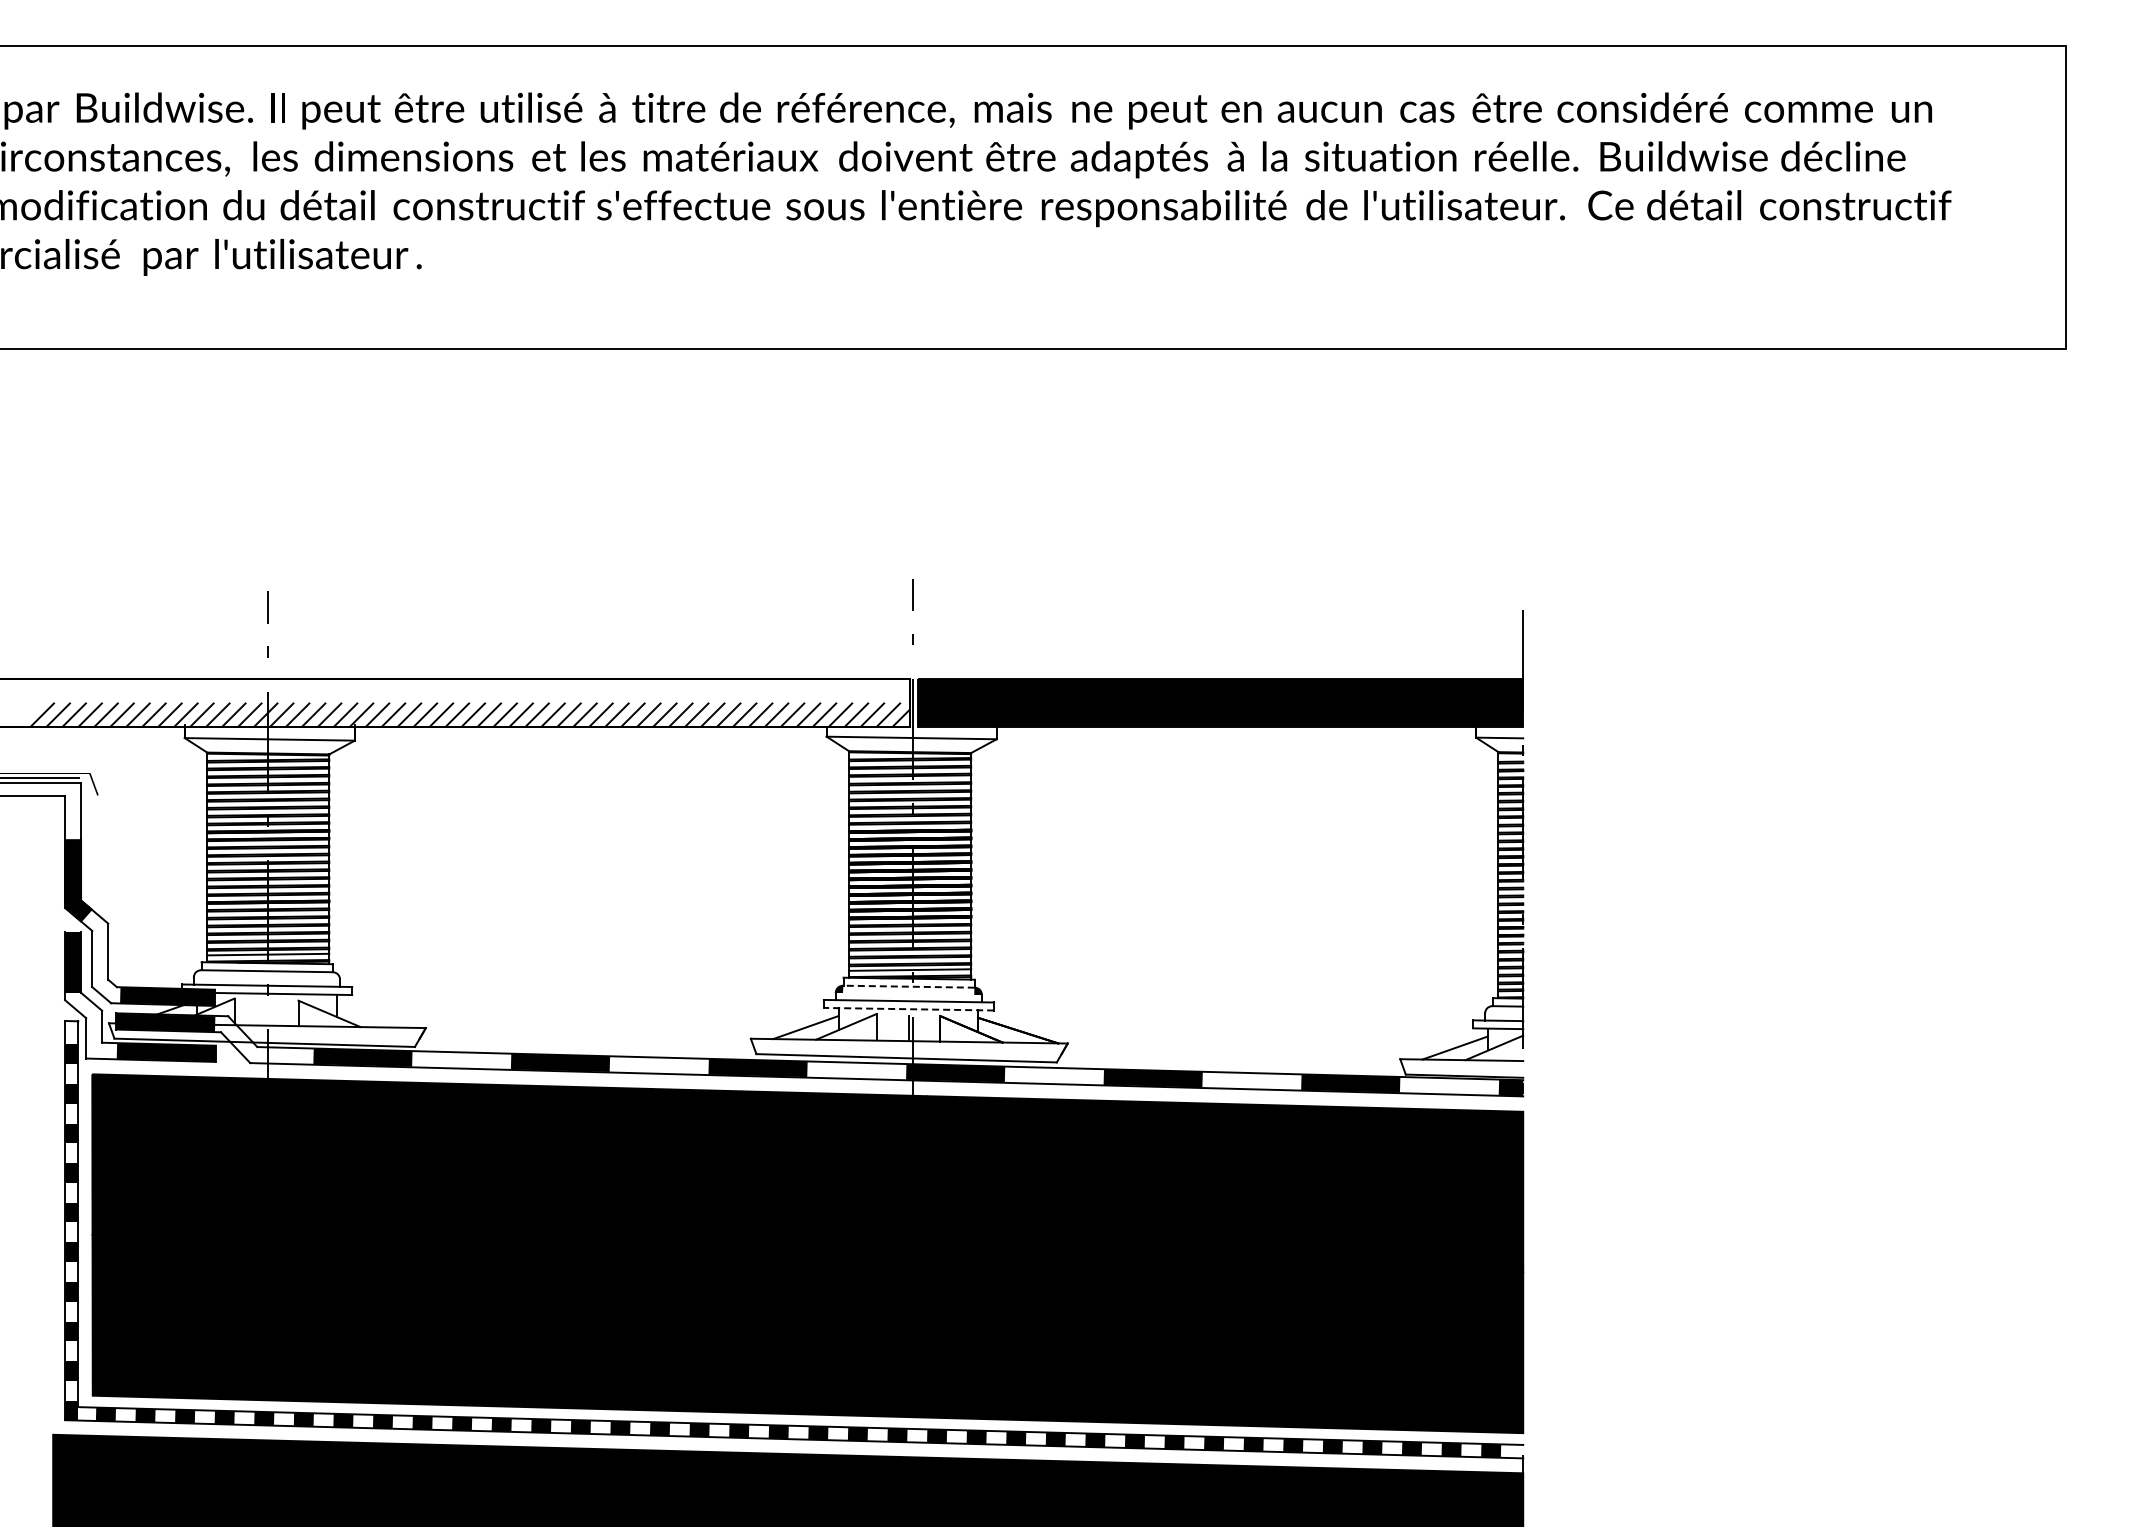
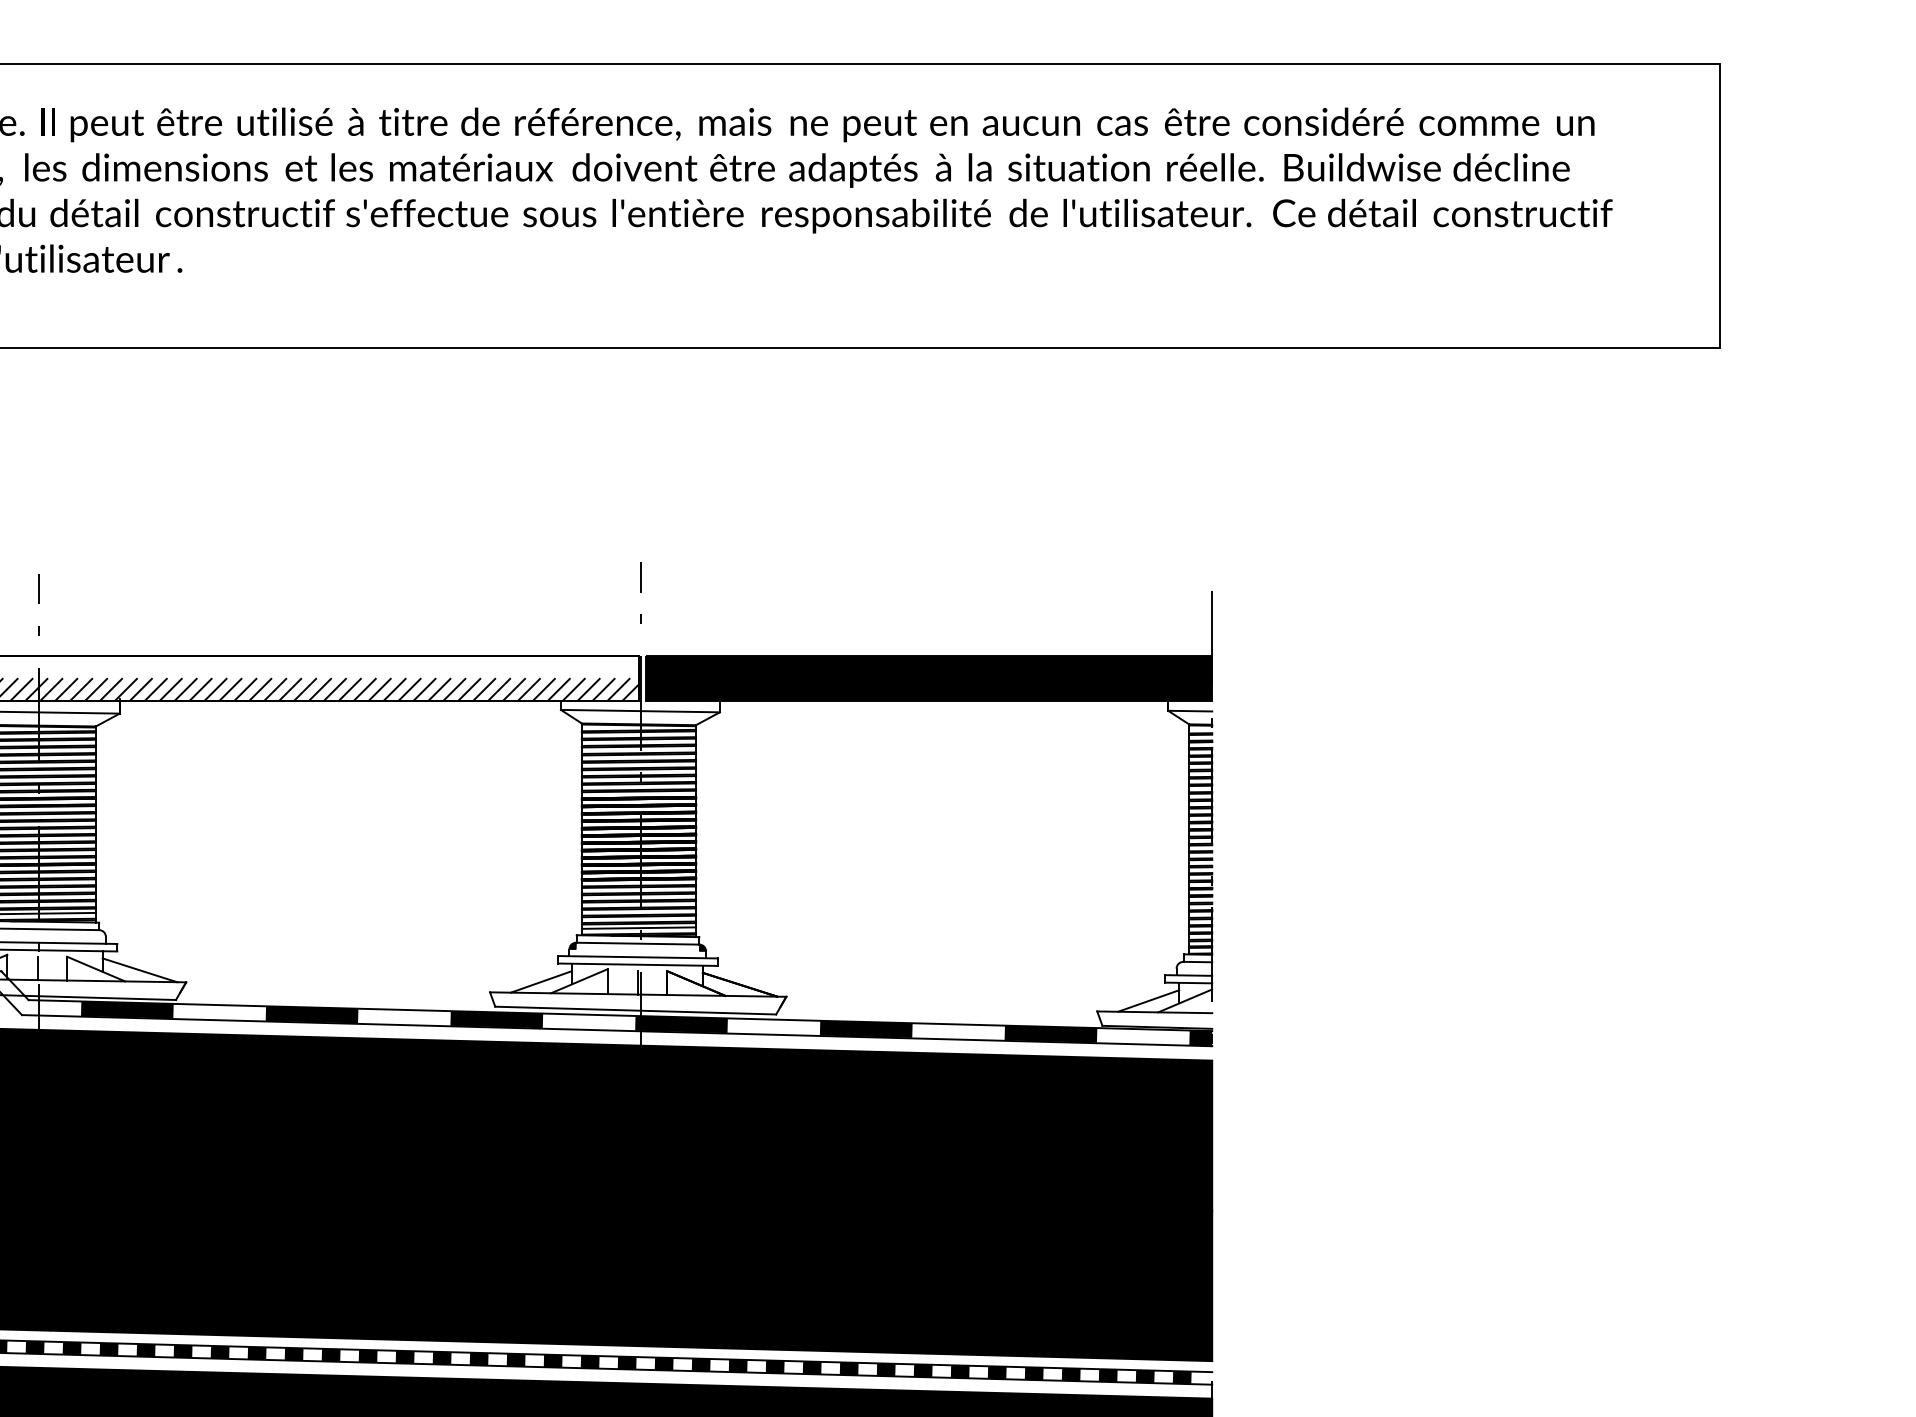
line: (908, 986) -> (637, 943), dashed -> solid
line: (908, 1009) -> (637, 964), dashed -> solid
line: (267, 1012) -> (38, 967), added
line: (376, 1014) -> (140, 969), added

